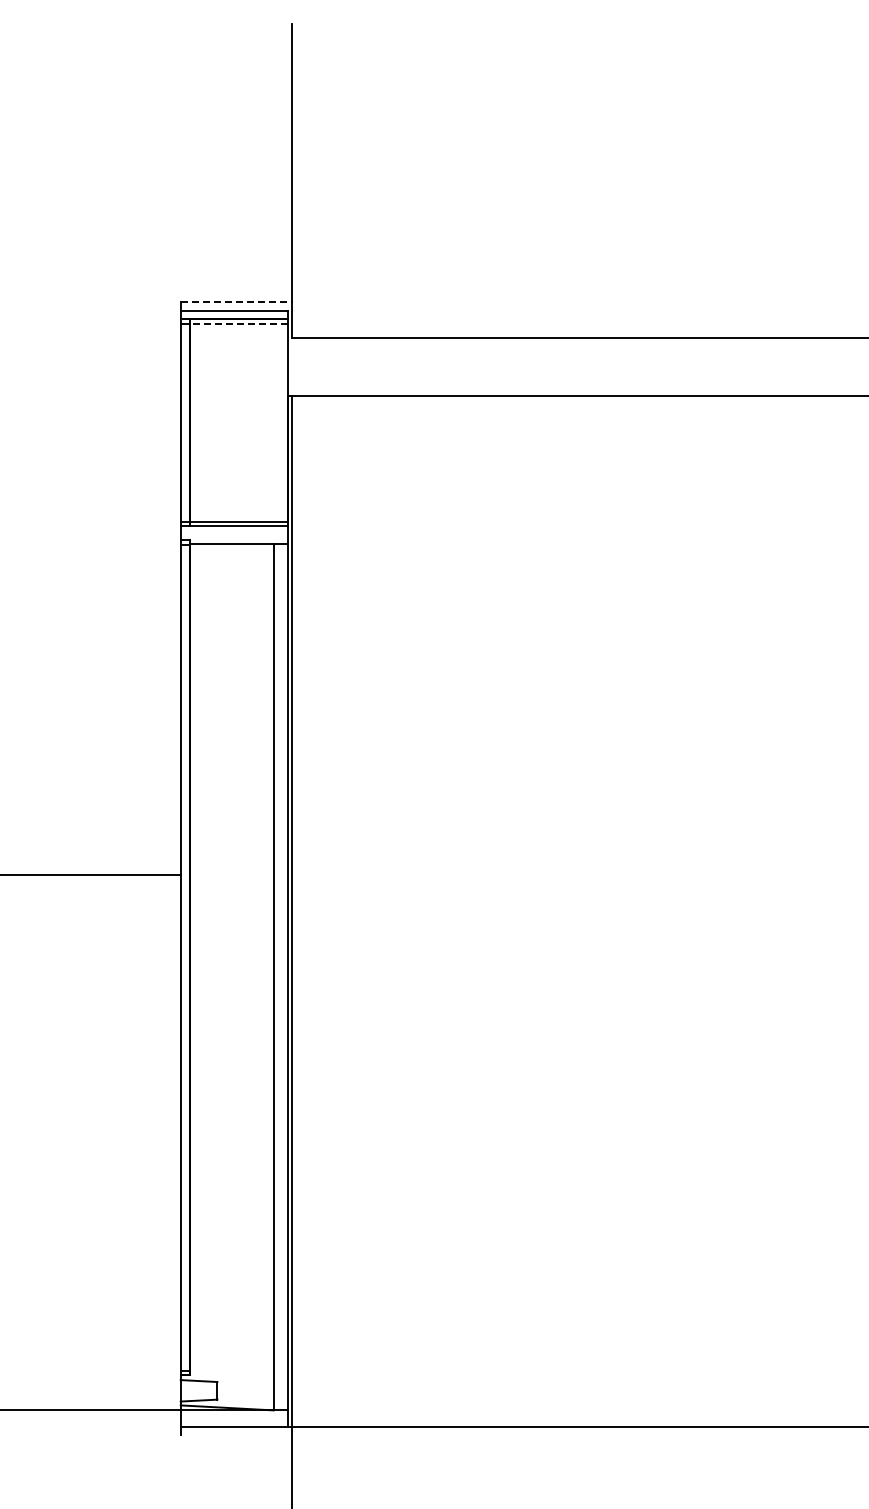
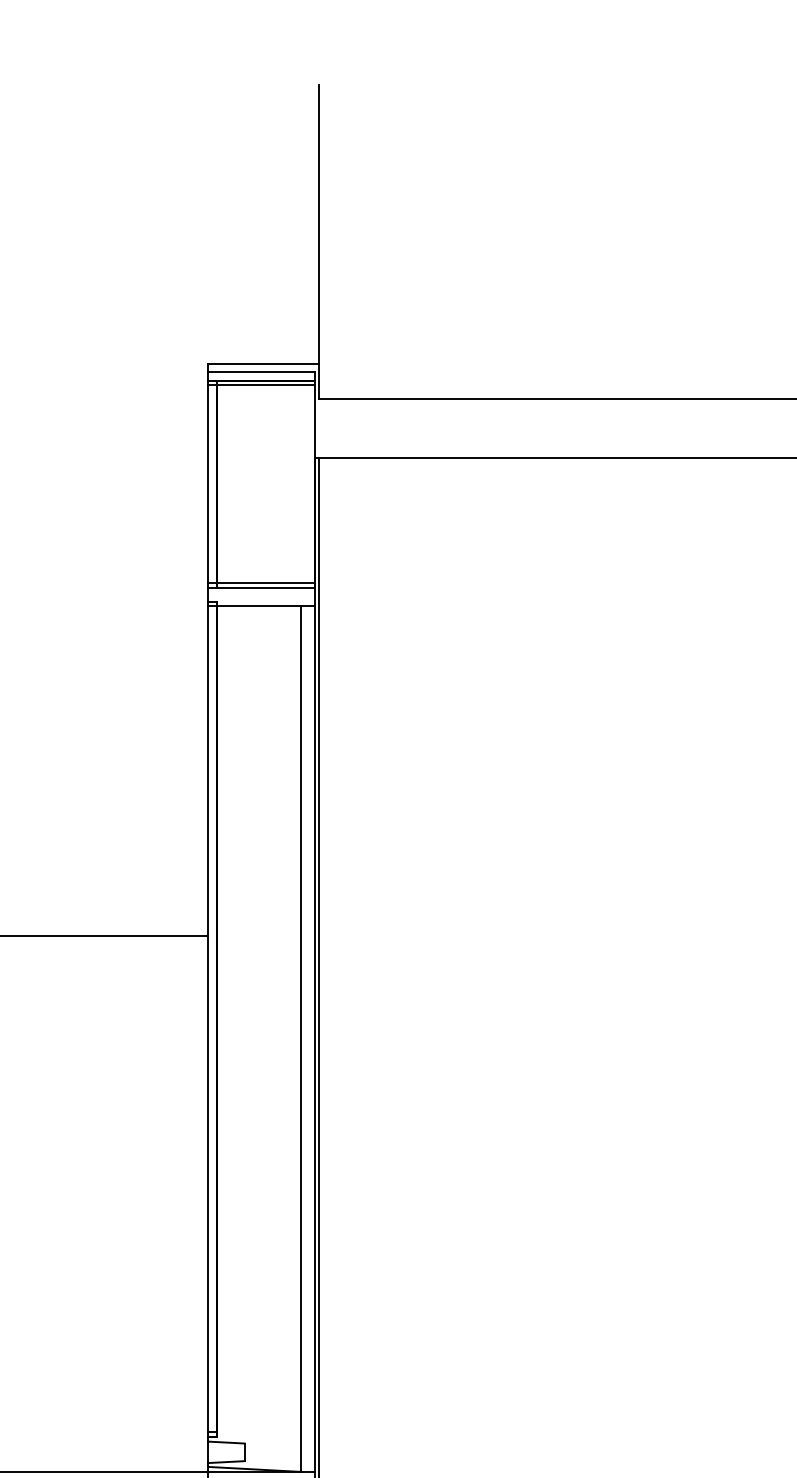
line: (236, 302) -> (263, 364), dashed -> solid
line: (238, 323) -> (265, 385), dashed -> solid

